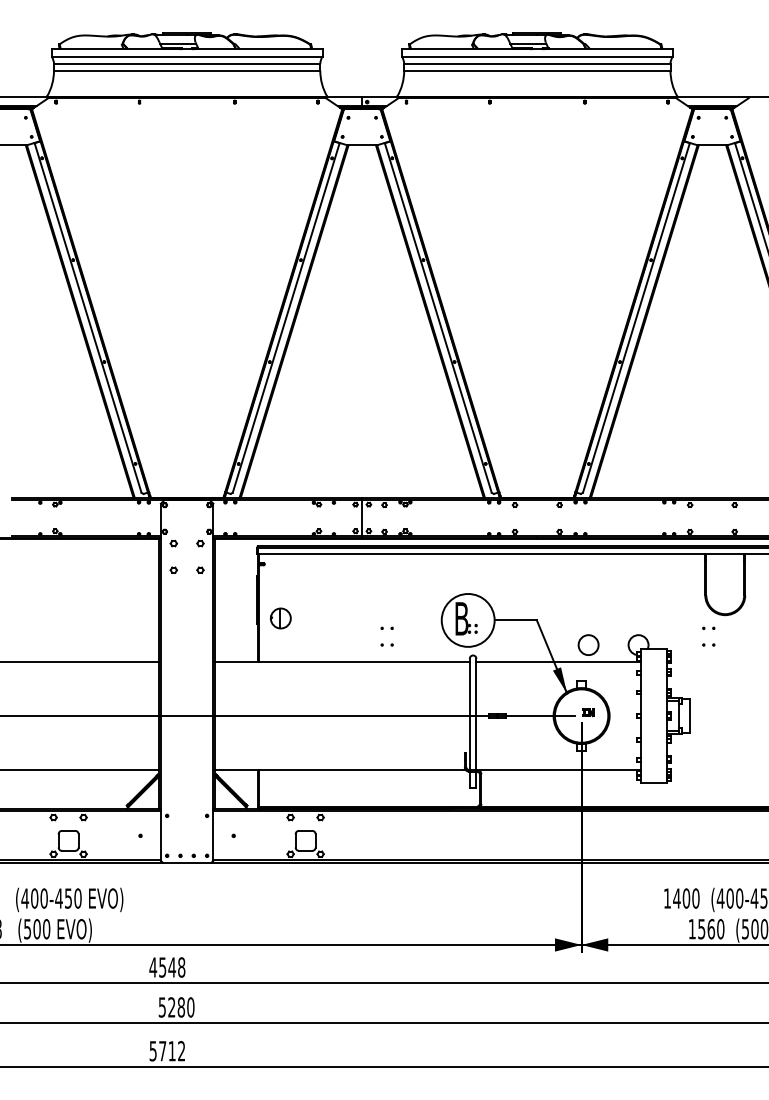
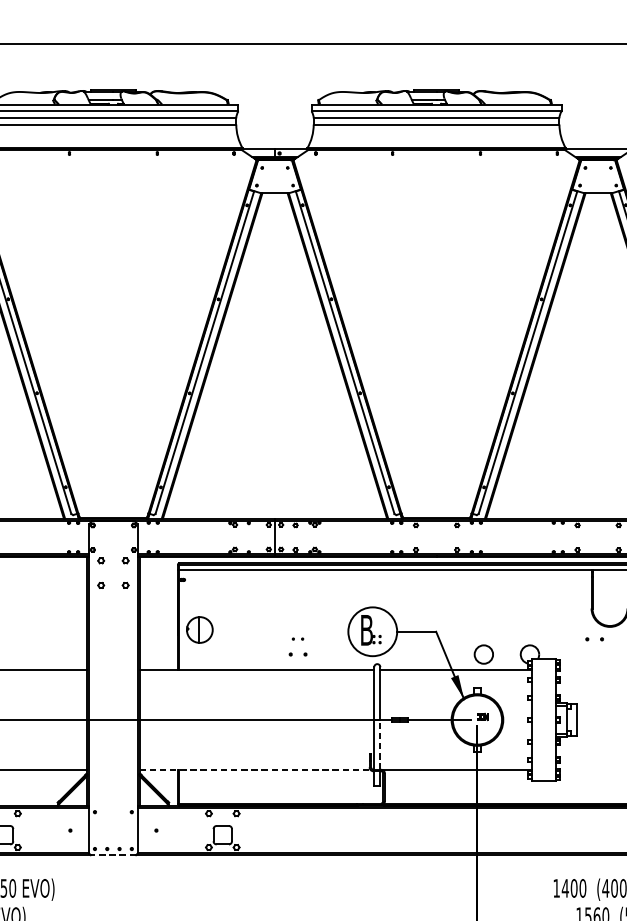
part: (280, 618) -> (199, 629), size x1.4
part: (708, 627) -> (594, 638), size x1.6
part: (386, 644) -> (297, 653), size x1.6
part: (708, 644) -> (594, 653), removed
line: (476, 743) -> (380, 745), solid -> dashed
line: (341, 769) -> (255, 769), solid -> dashed
line: (187, 862) -> (113, 855), solid -> dashed

